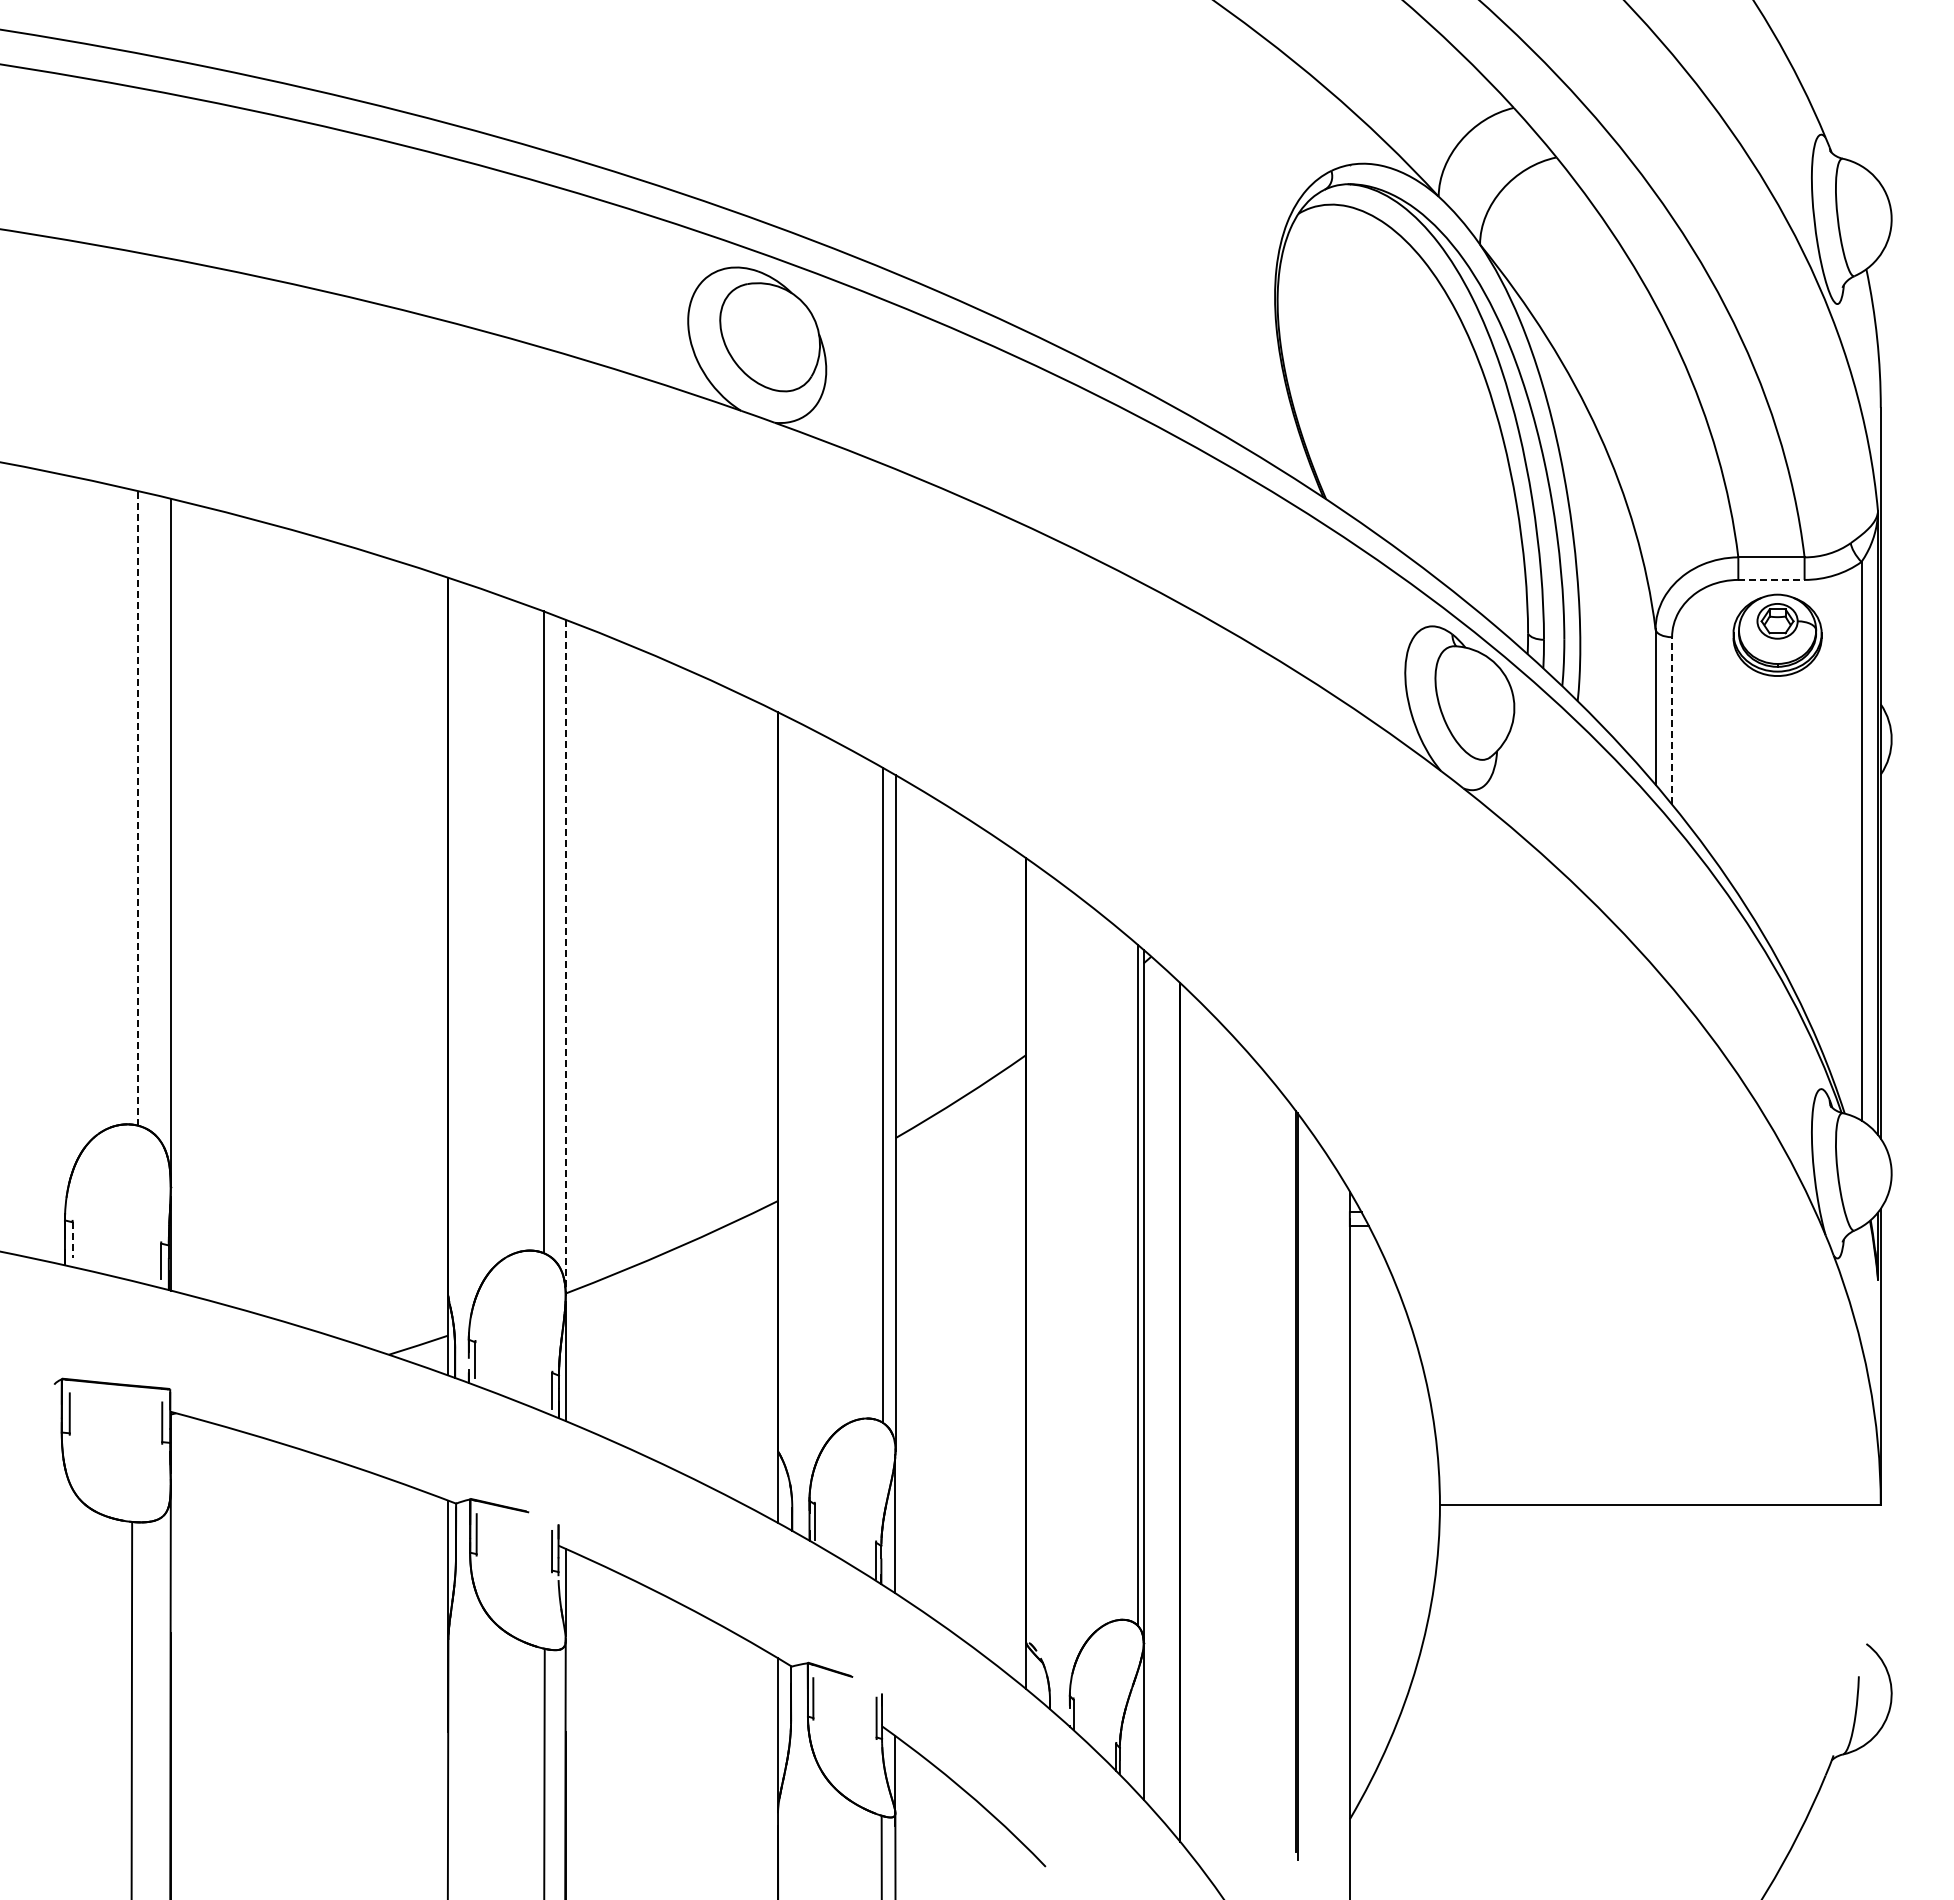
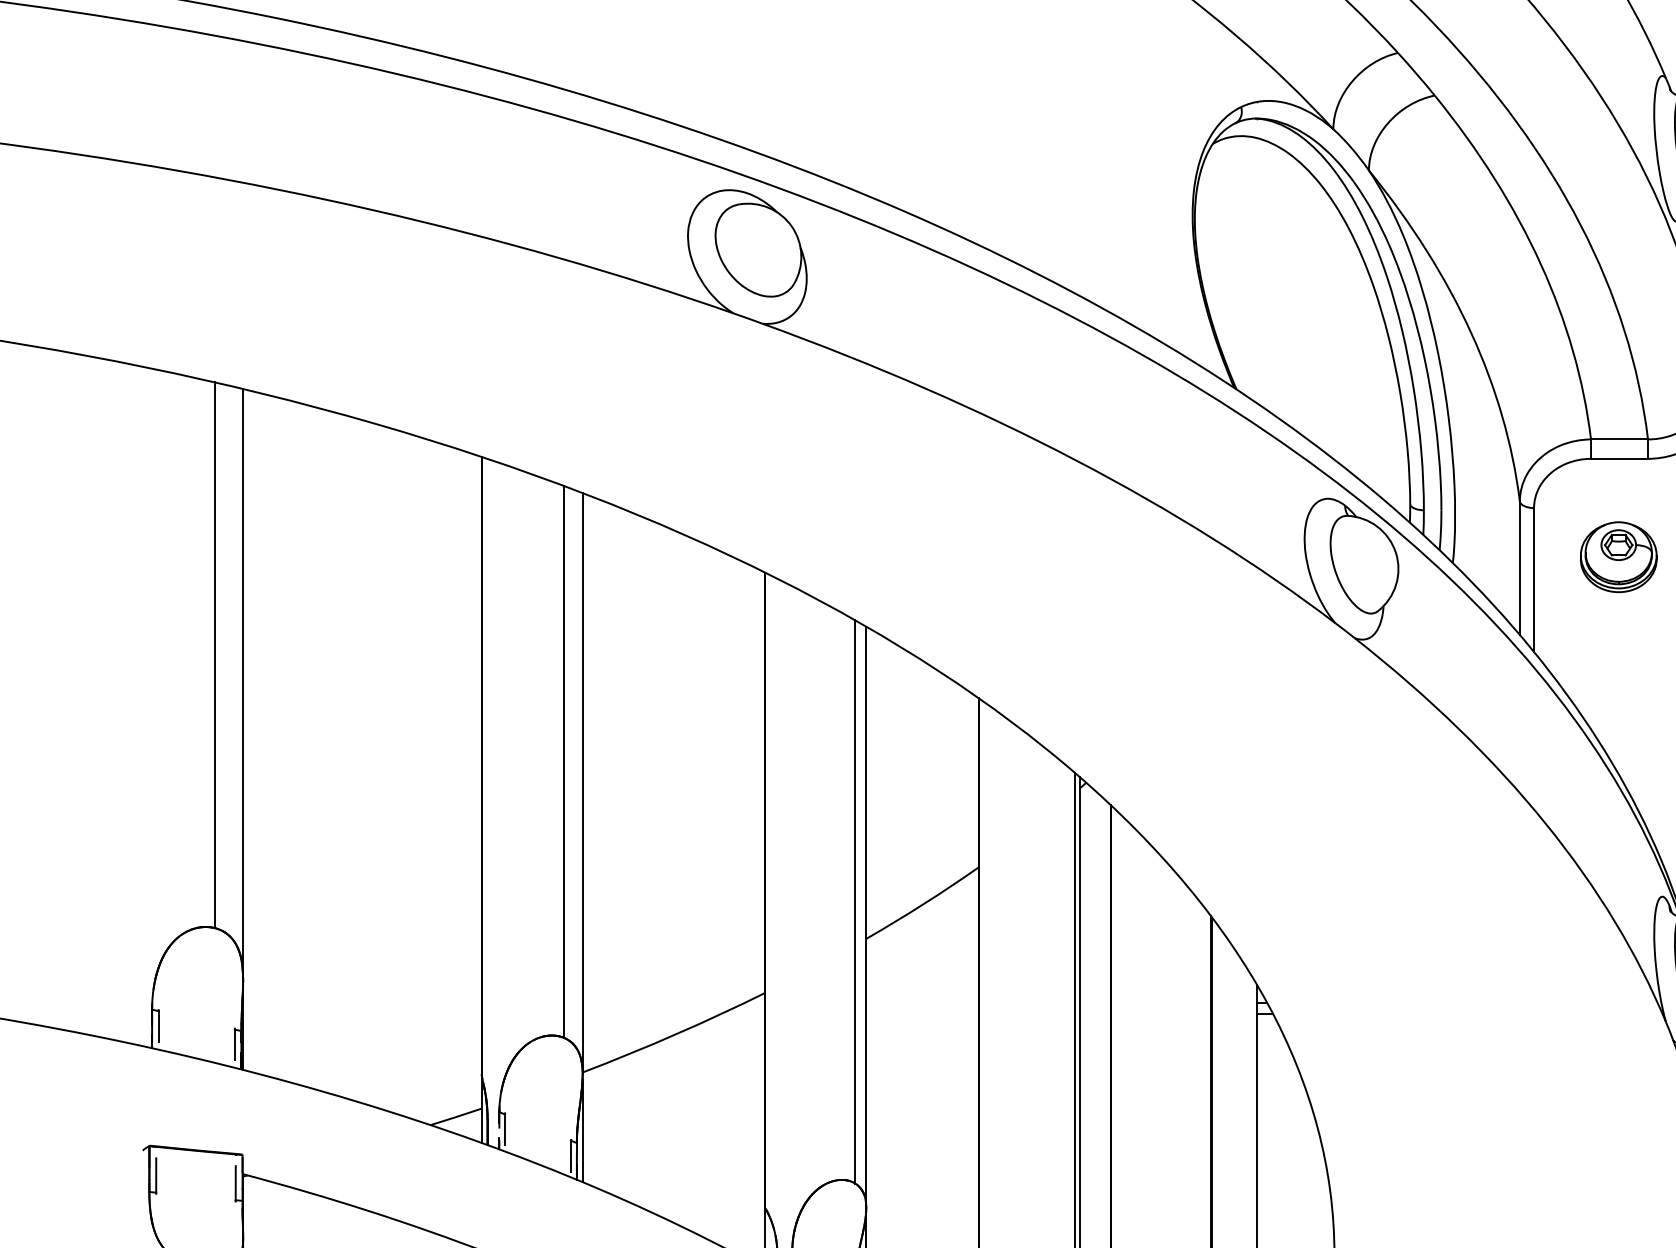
line: (1771, 579) -> (1619, 458), dashed -> solid
part: (1777, 634) -> (1618, 556), moved
line: (1672, 720) -> (1534, 579), dashed -> solid
line: (137, 807) -> (214, 654), dashed -> solid
line: (565, 957) -> (582, 783), dashed -> solid
line: (72, 1240) -> (158, 1026), dashed -> solid

